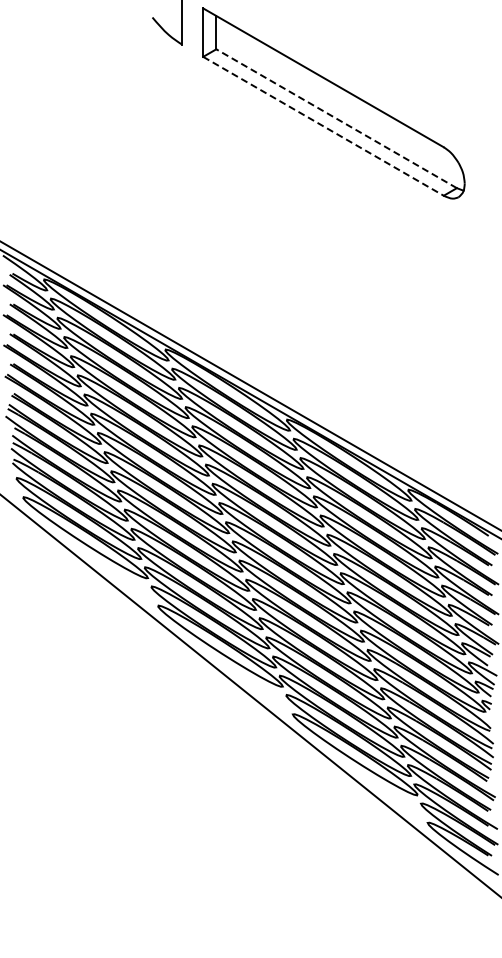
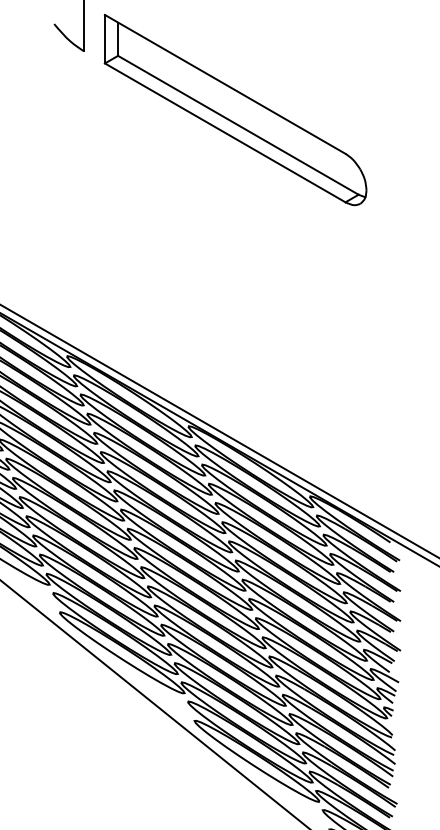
line: (336, 118) -> (238, 125), dashed -> solid
line: (323, 126) -> (225, 133), dashed -> solid

